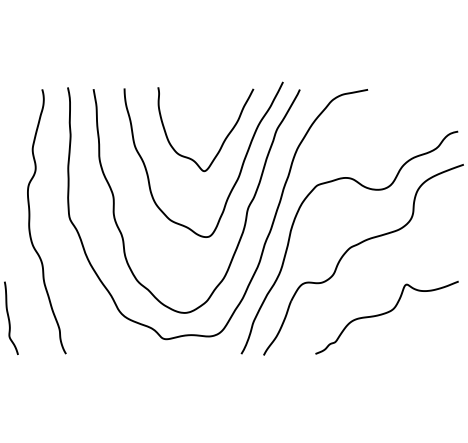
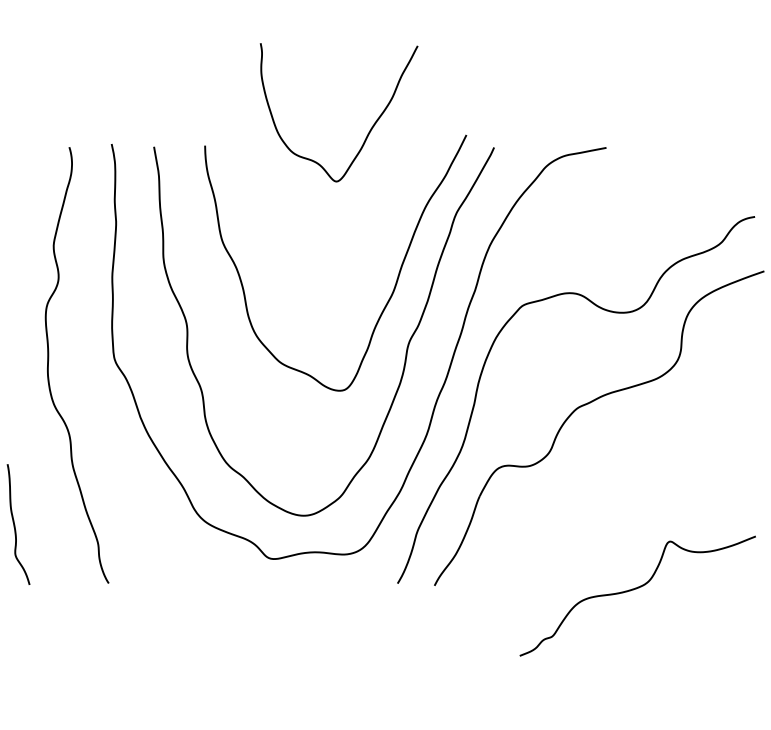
curve: (223, 140) -> (368, 130), moved
curve: (385, 314) -> (635, 590), moved

